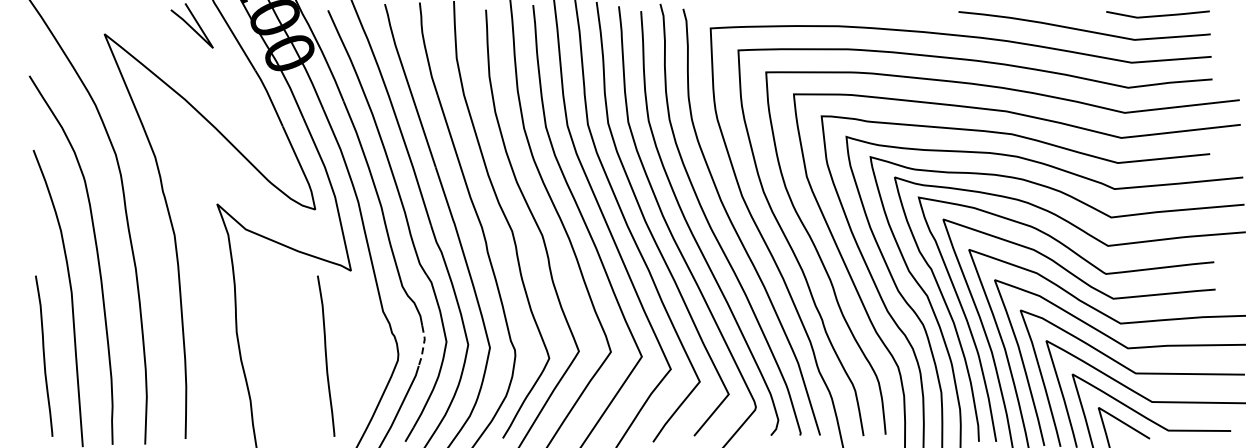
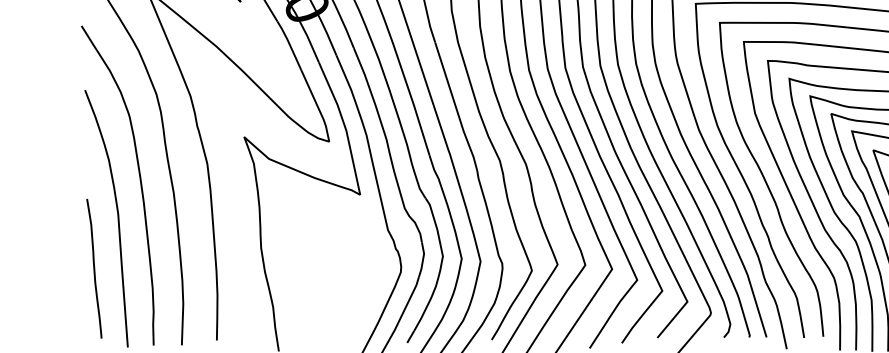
line: (423, 346) -> (422, 260), dashed -> solid
curve: (326, 355) -> (338, 268), removed

